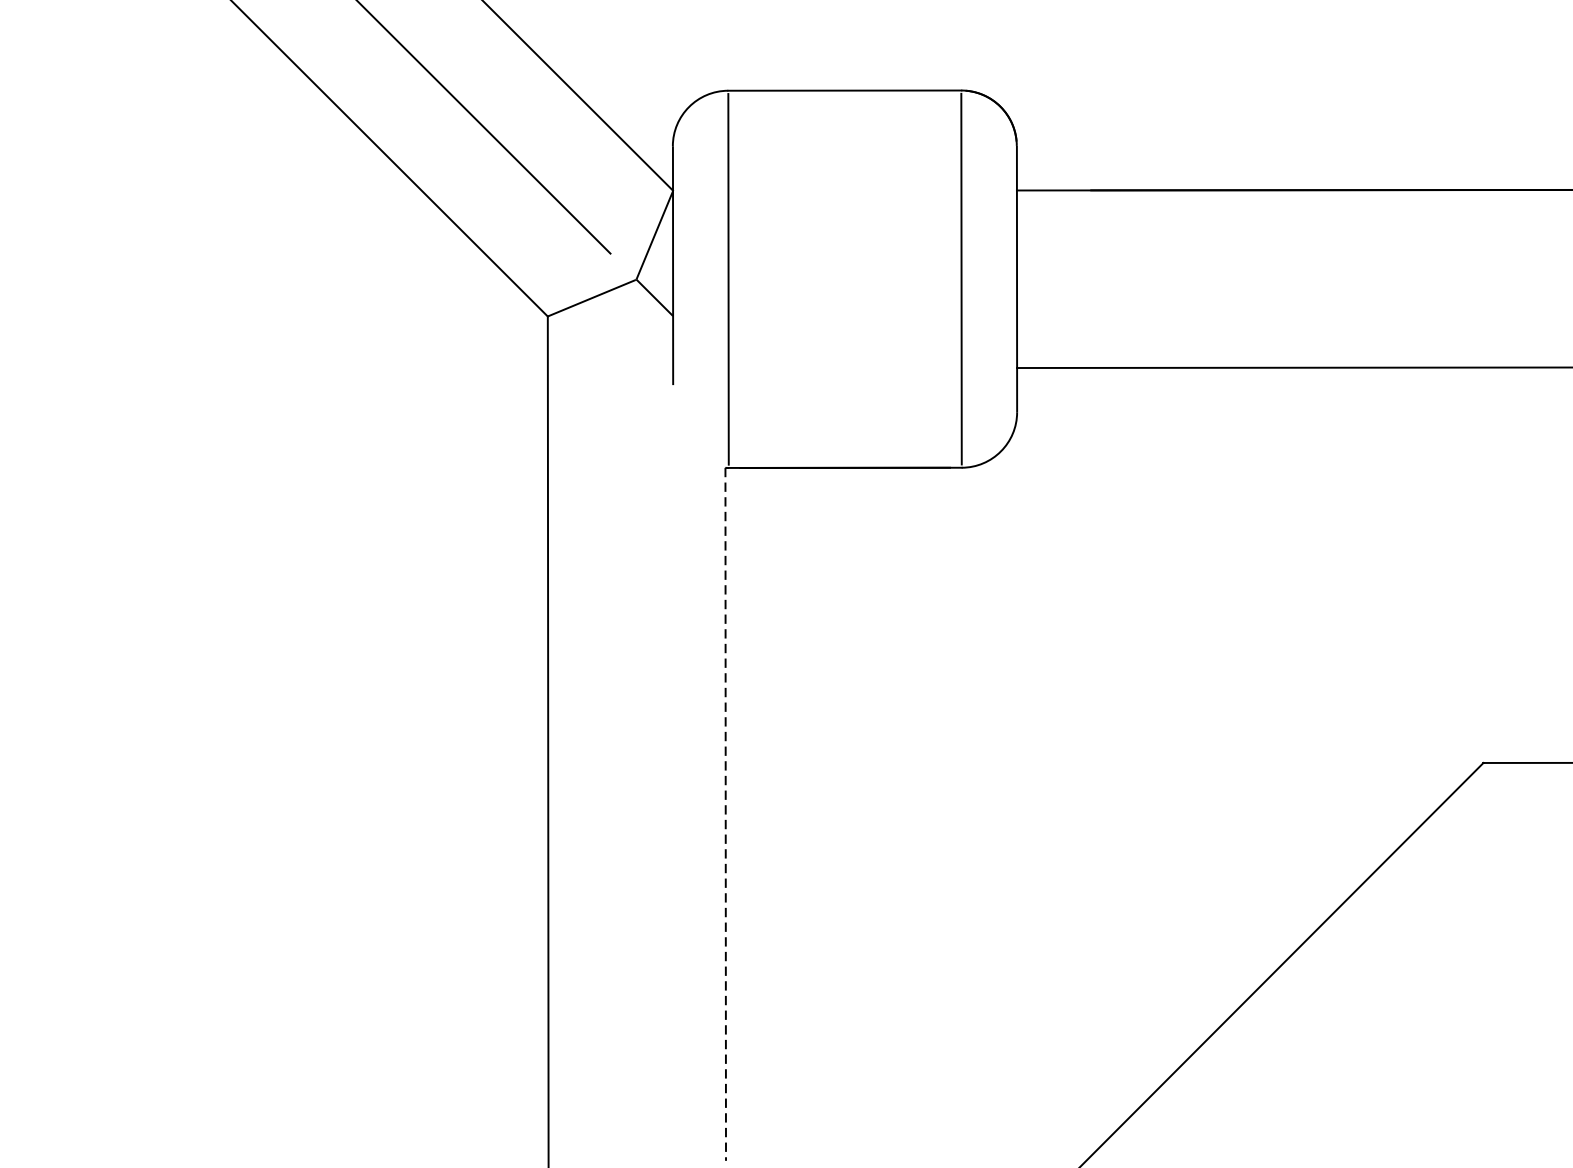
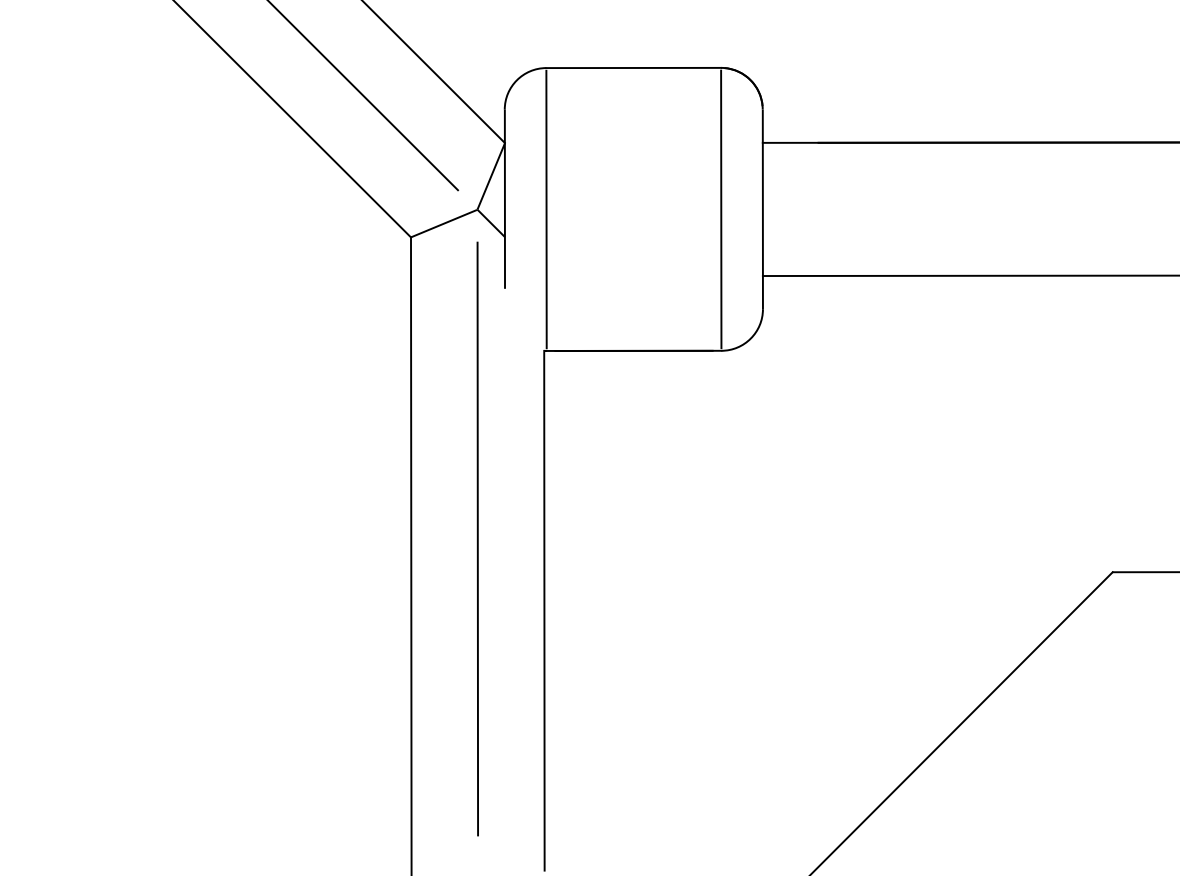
line: (636, 718) -> (477, 538), added
line: (725, 814) -> (544, 610), dashed -> solid

